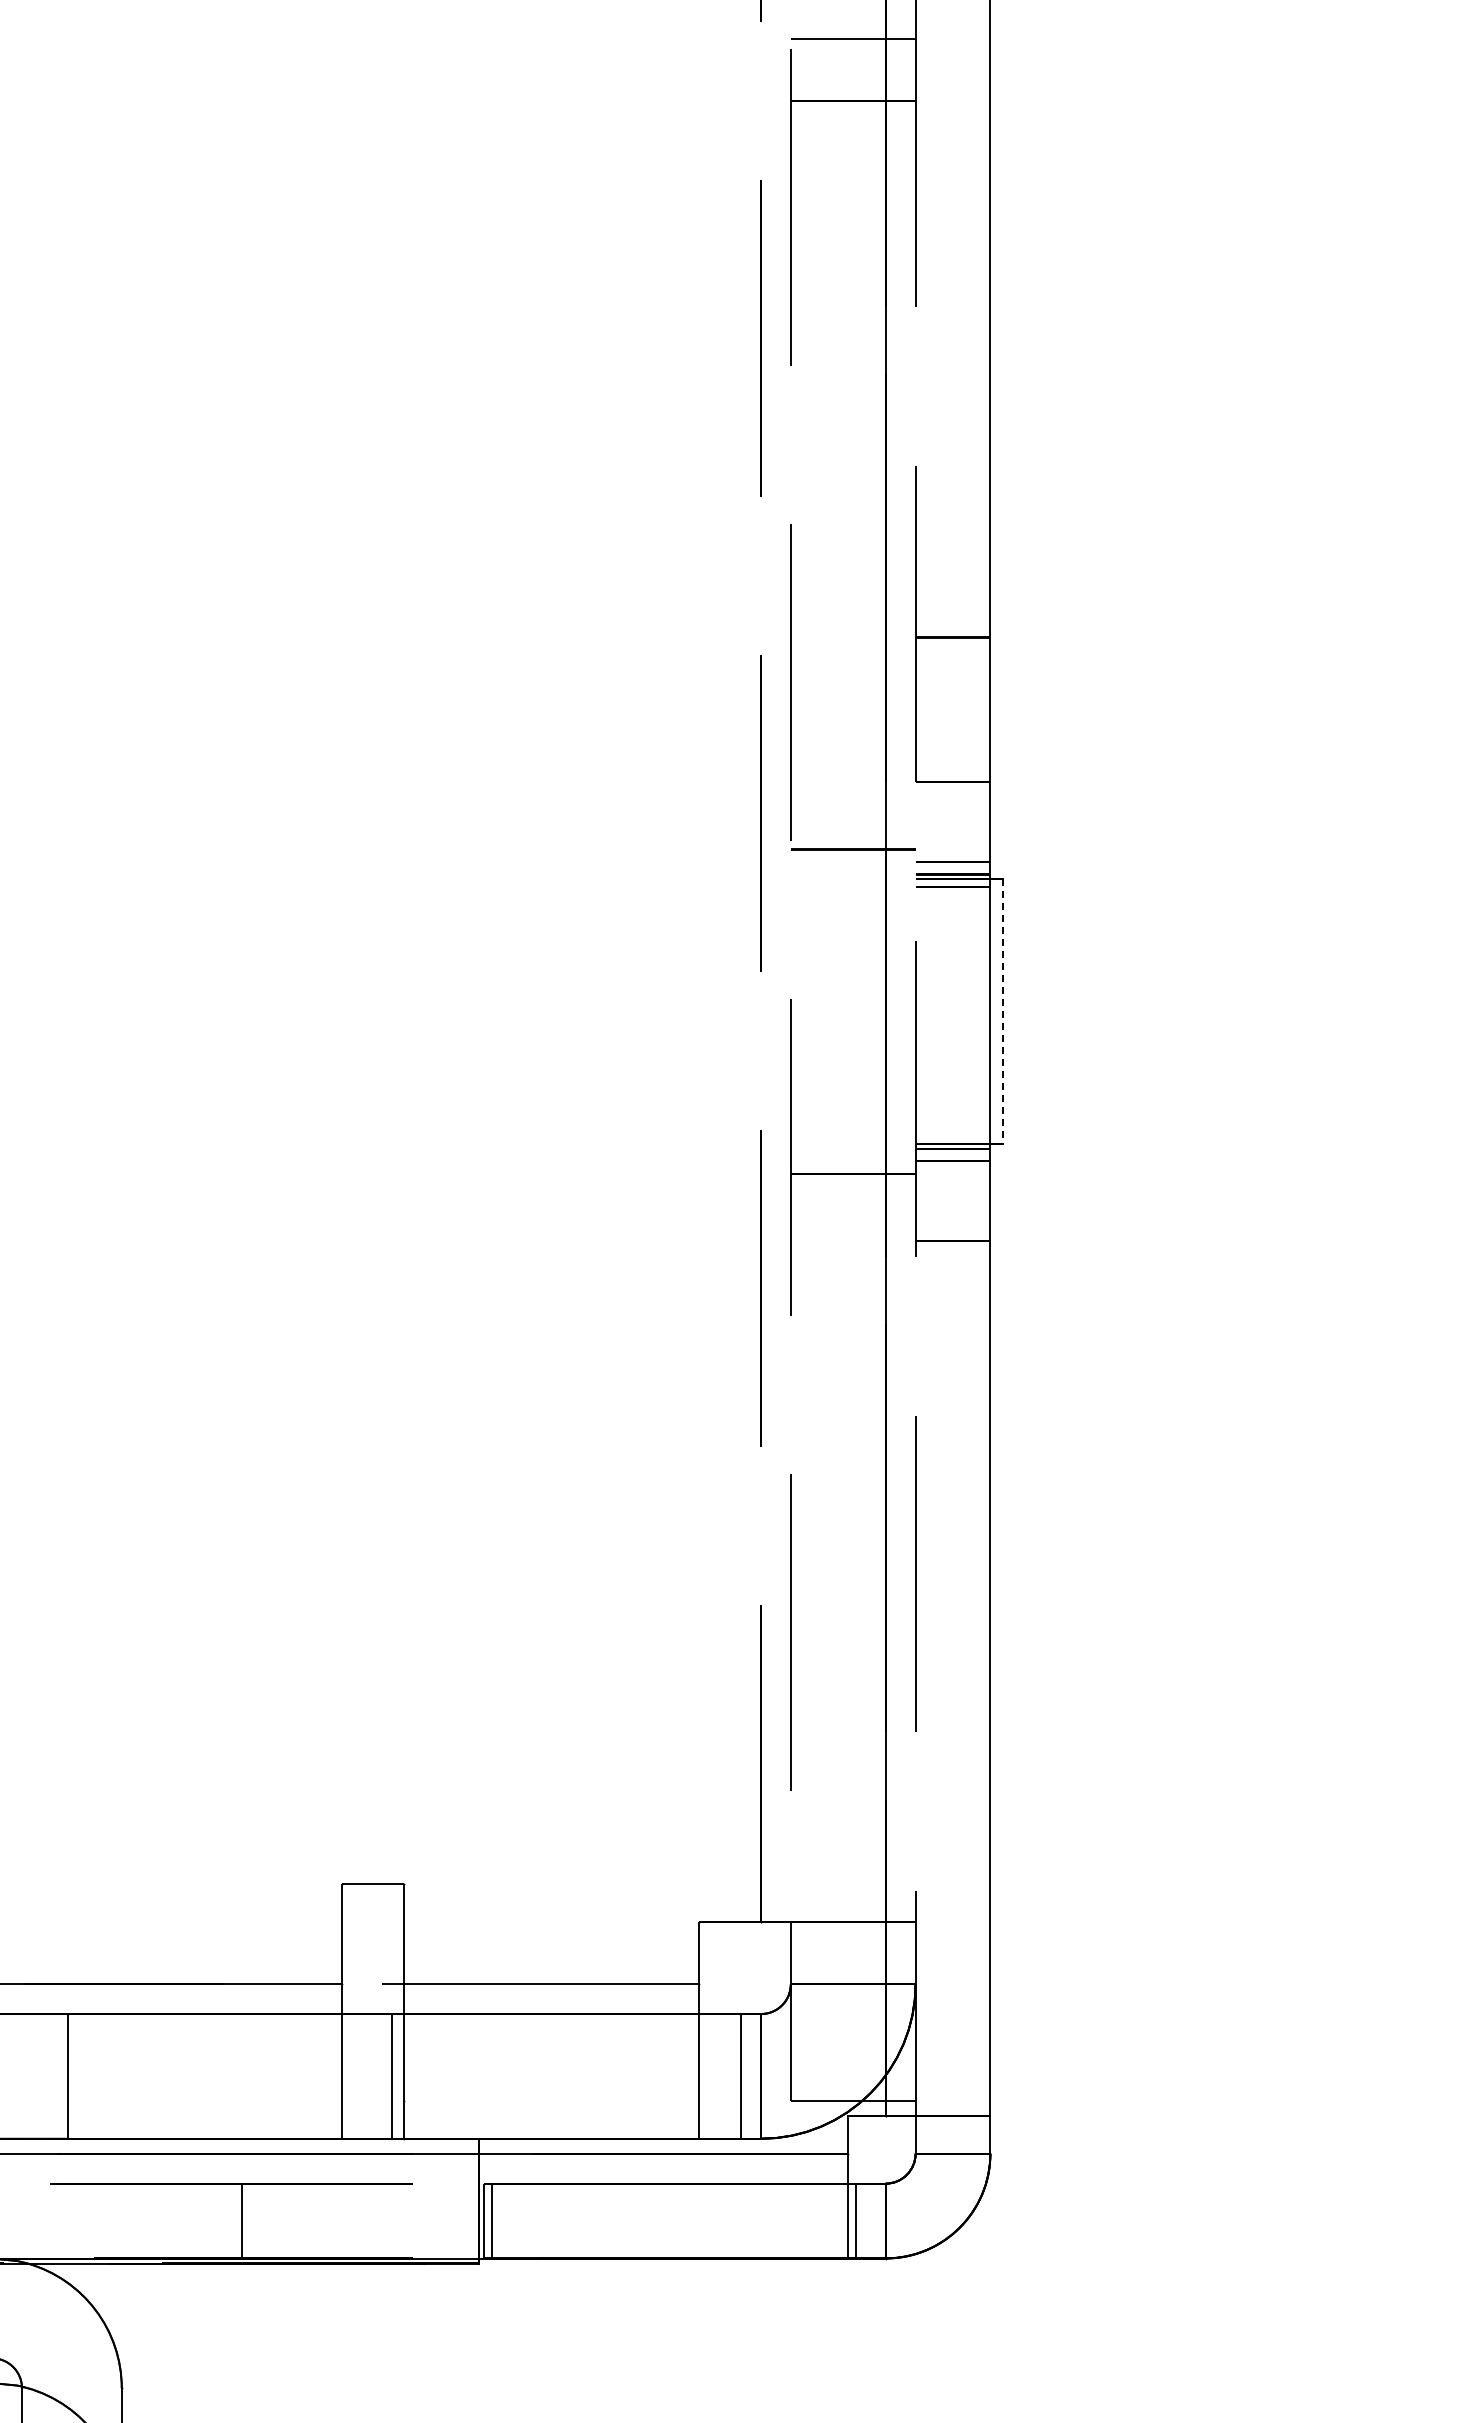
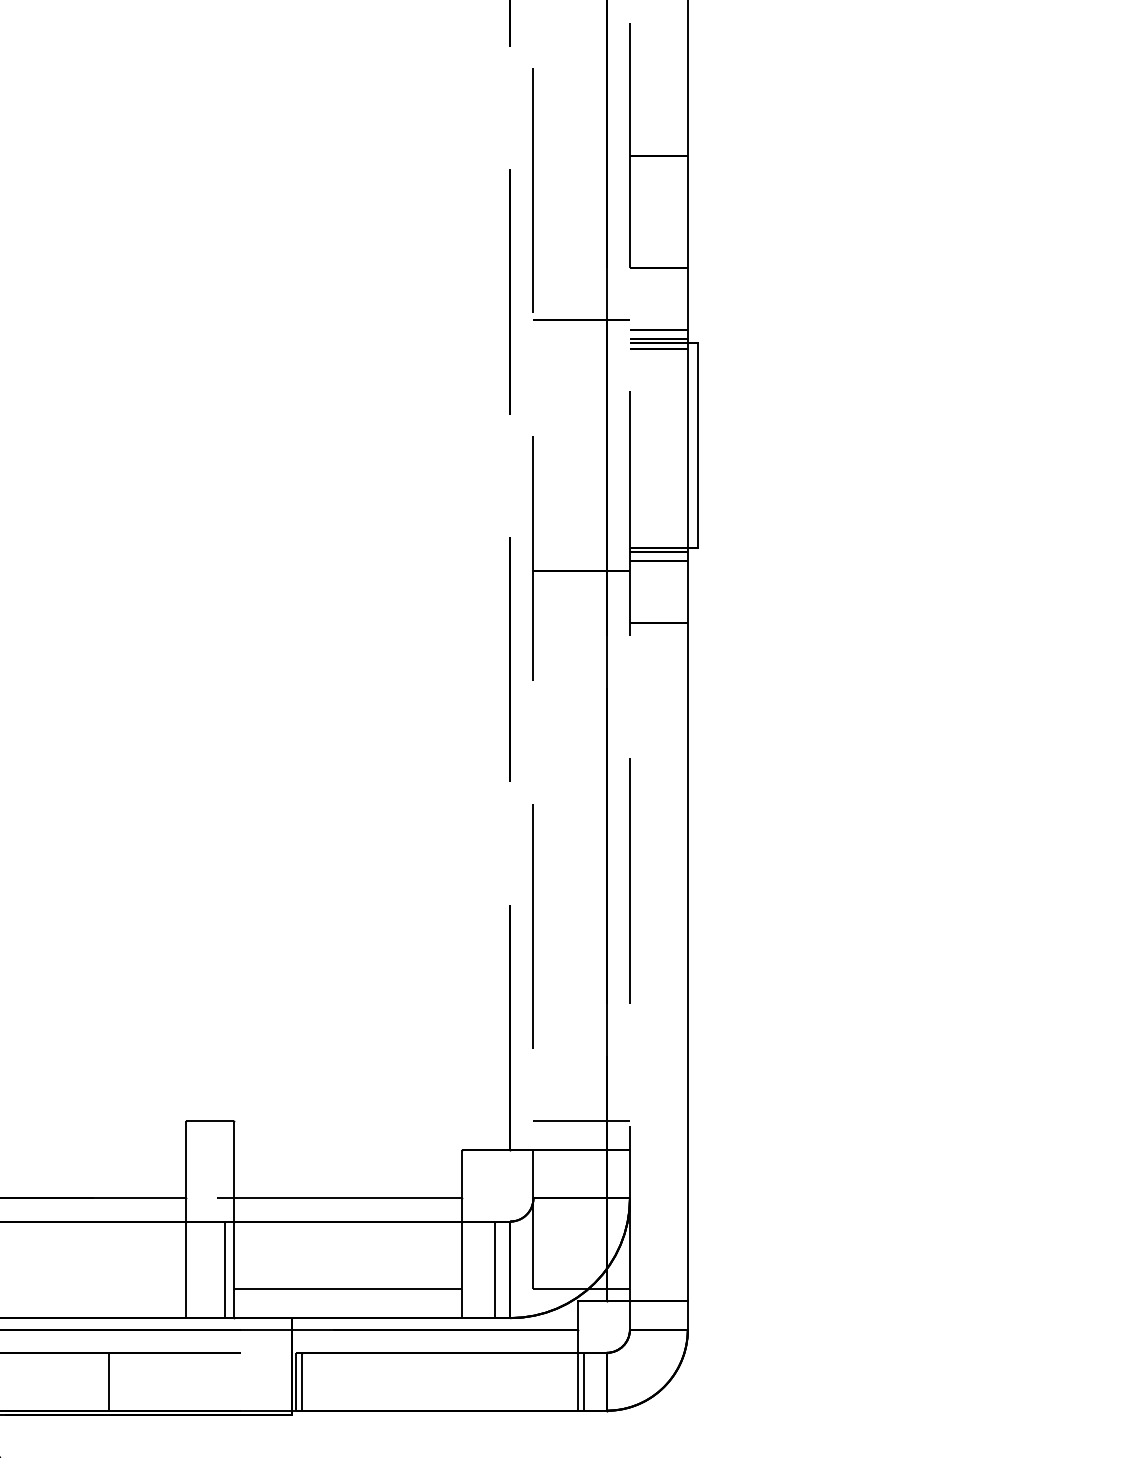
line: (1002, 1012) -> (697, 446), dashed -> solid
line: (852, 1884) -> (581, 1121), added
line: (551, 2101) -> (348, 1289), added

